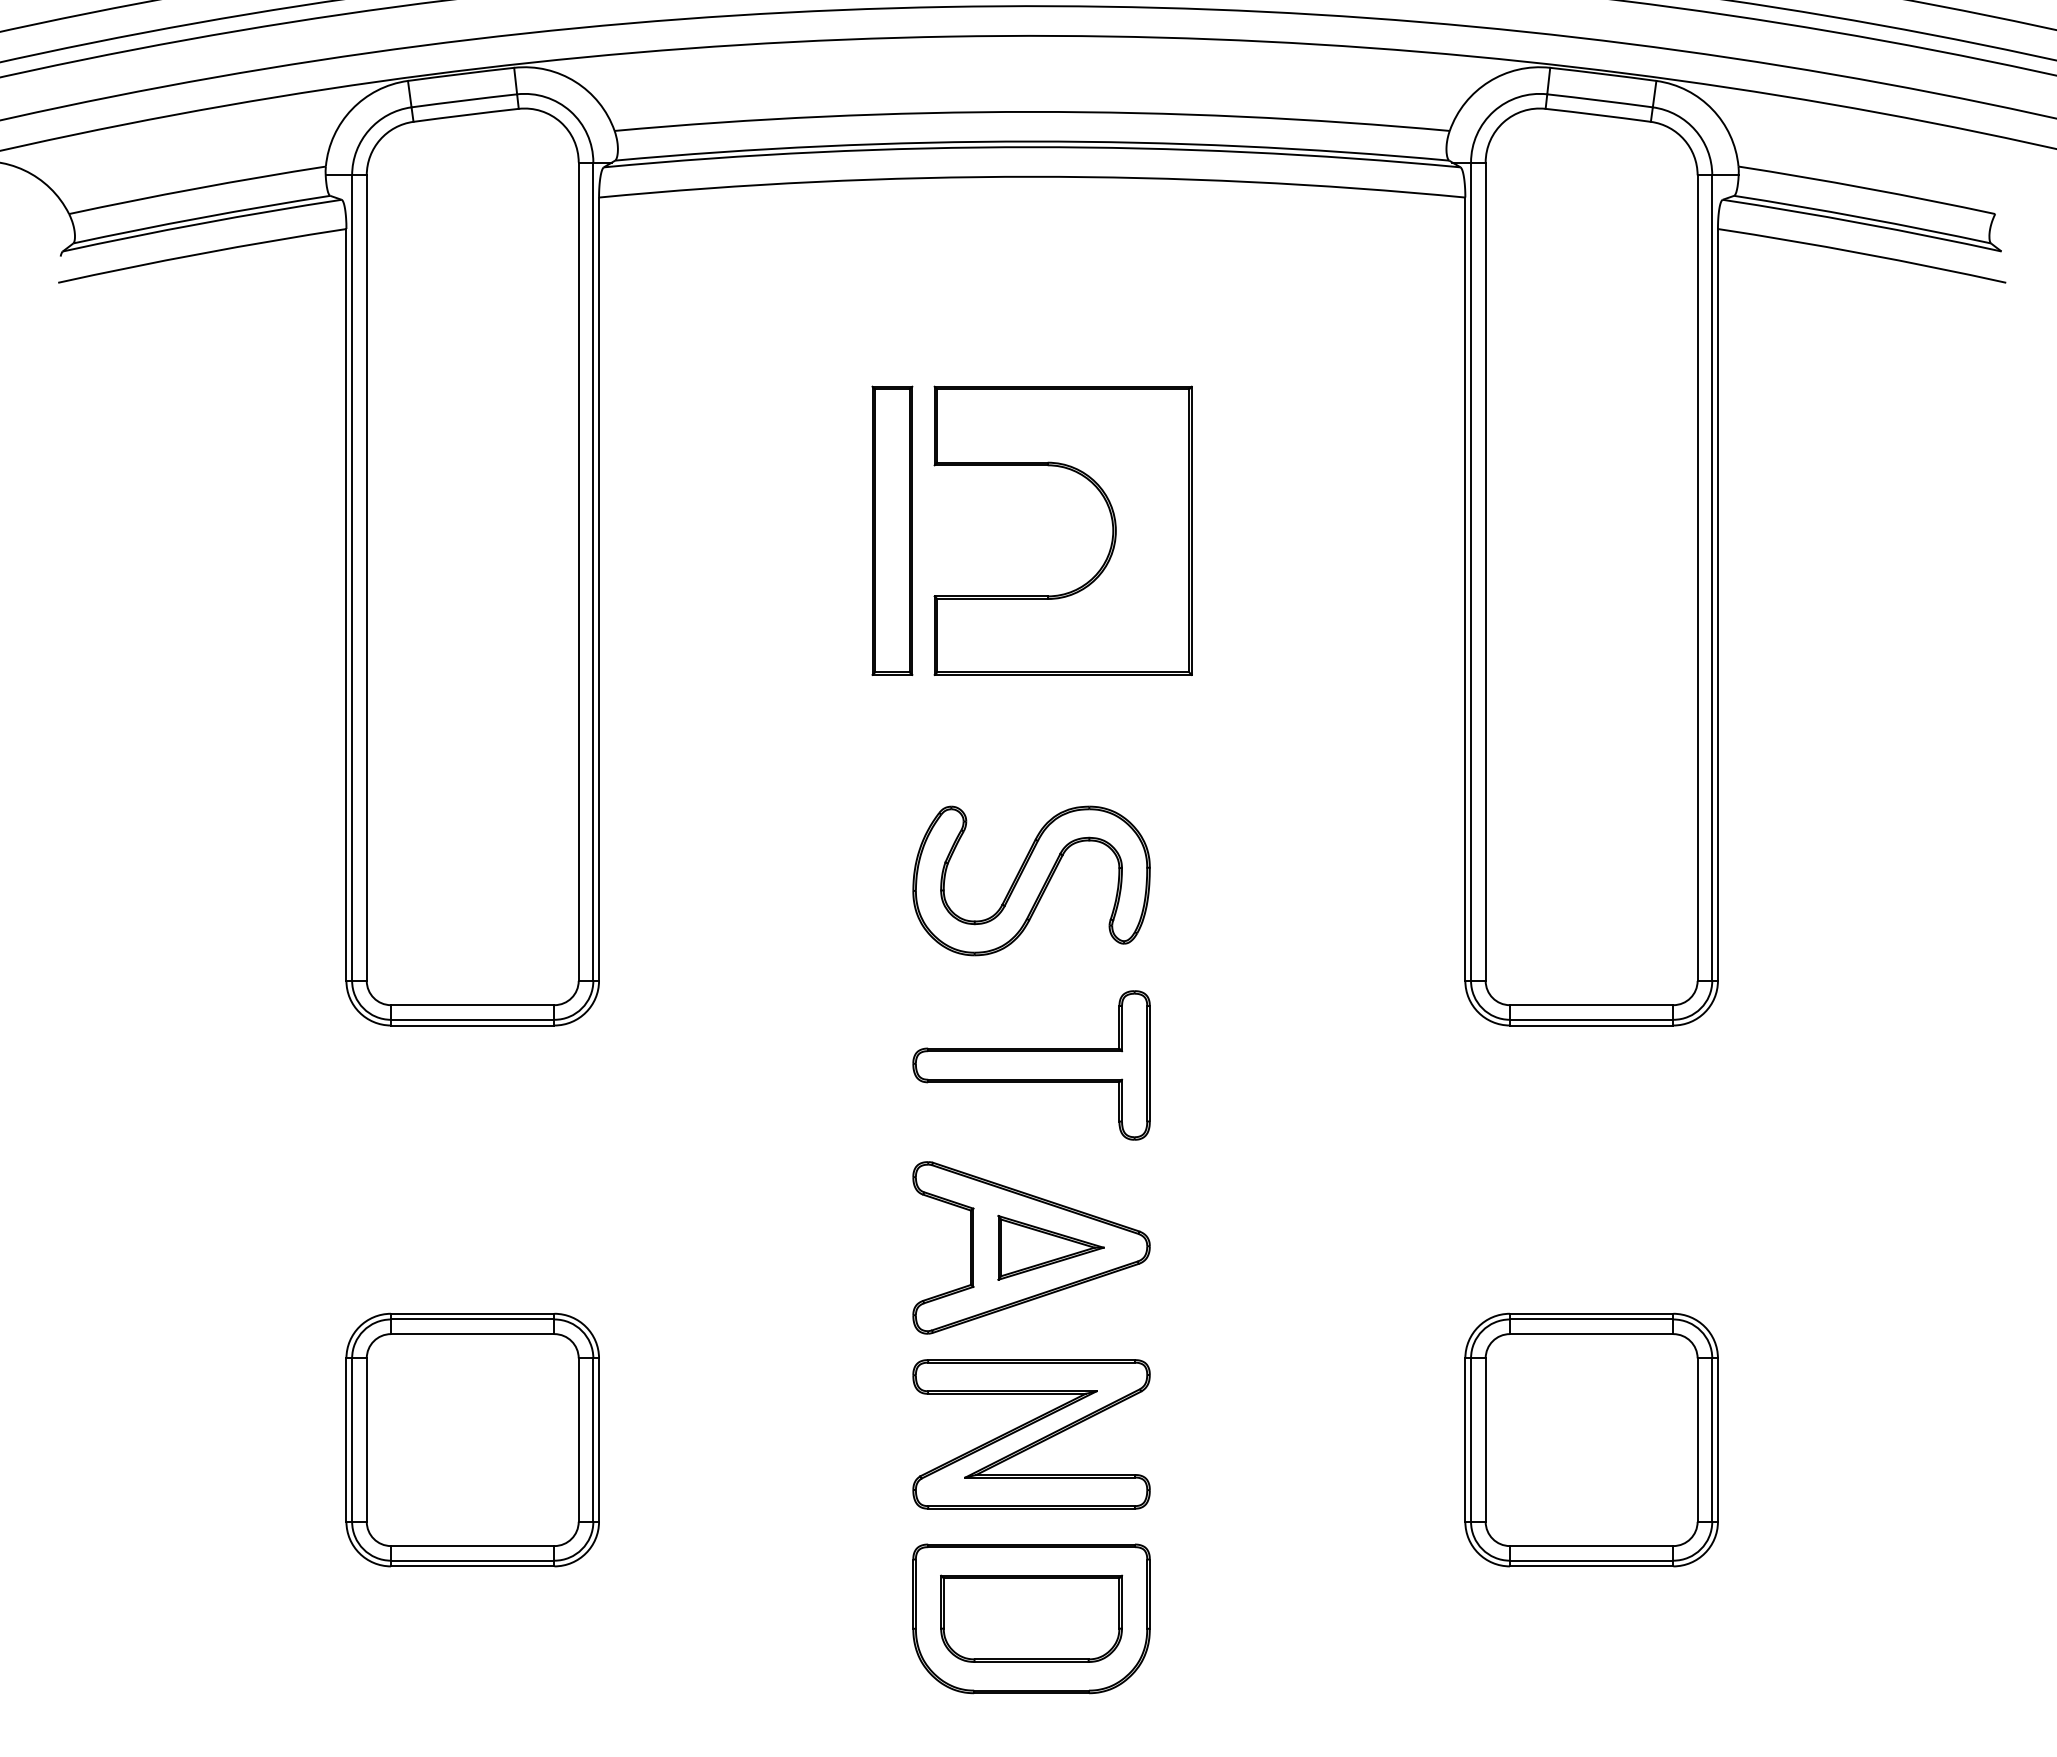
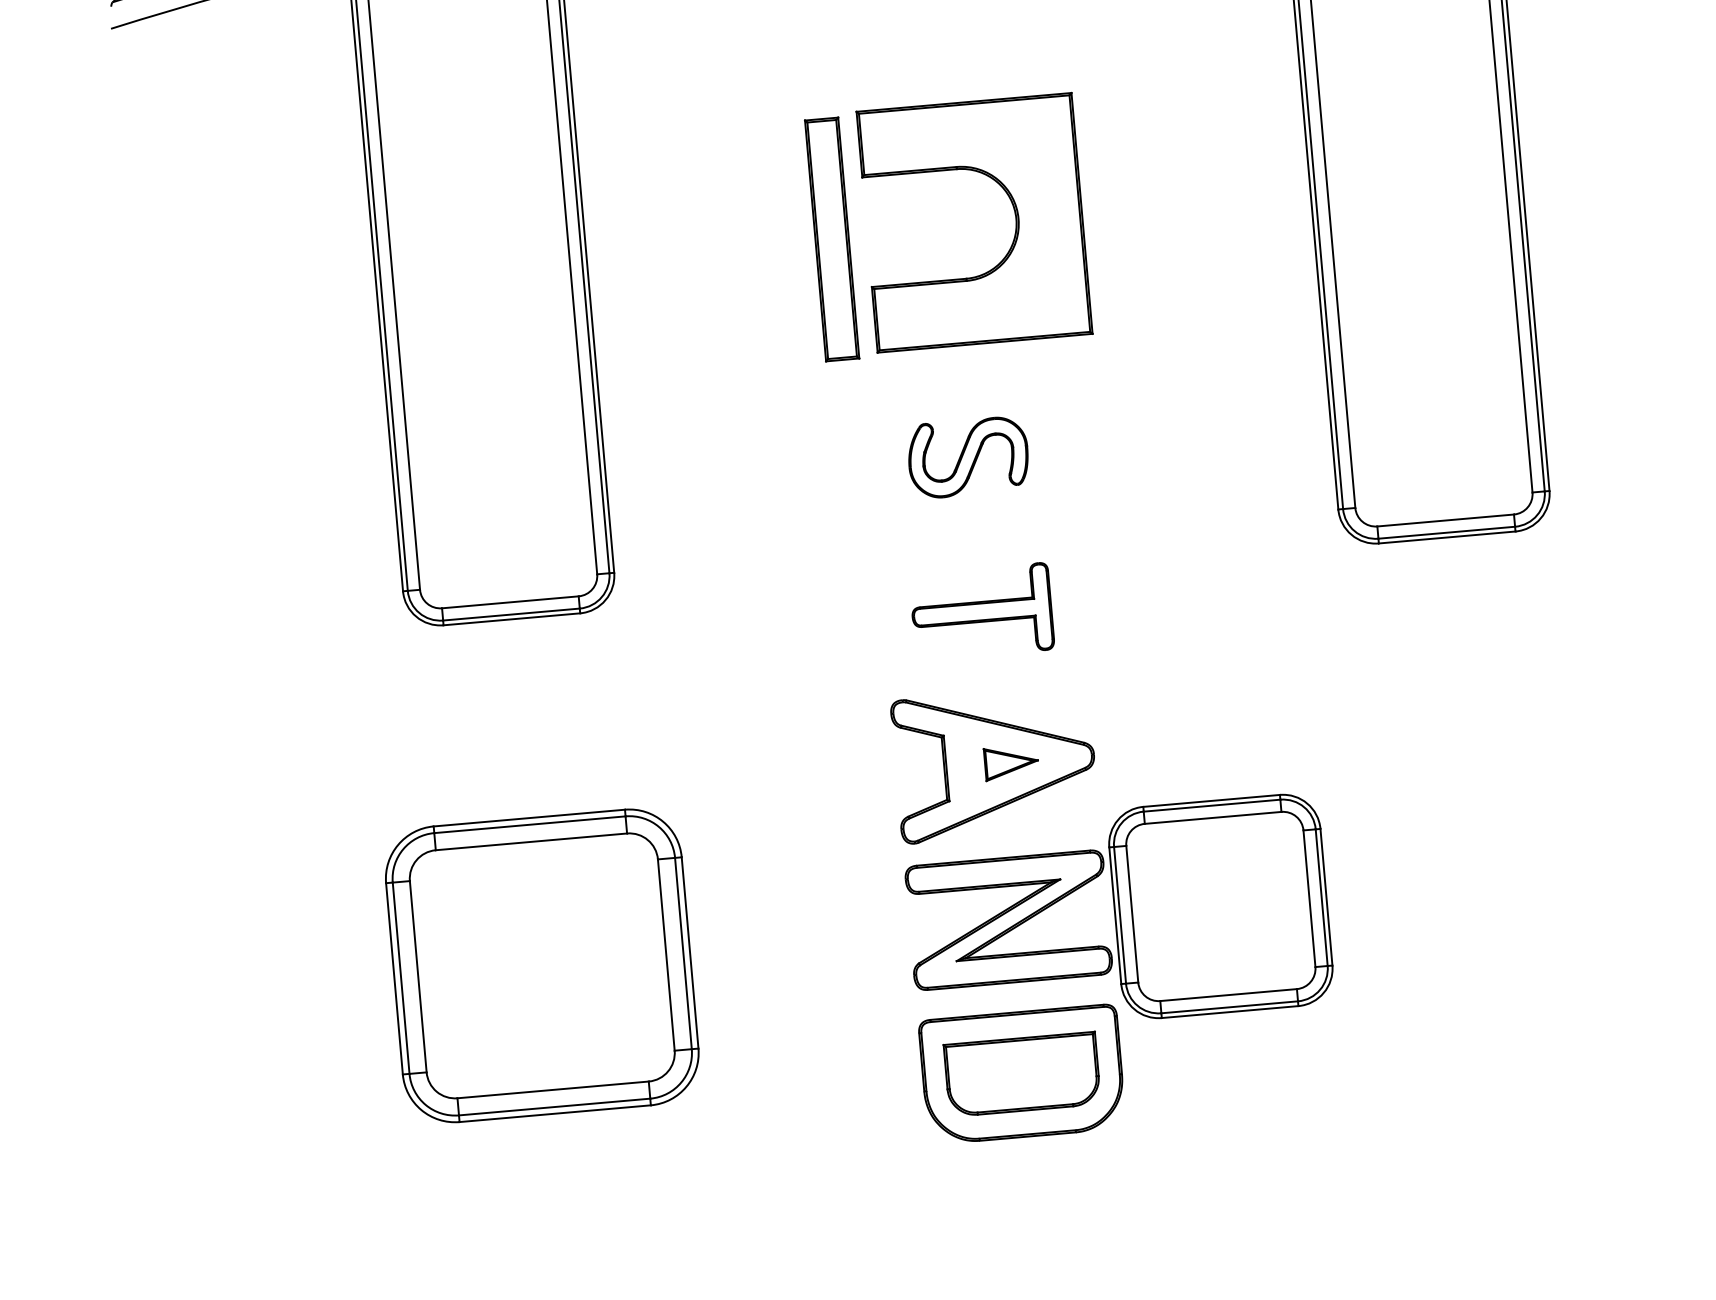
part: (1111, 523) -> (1014, 213), moved
part: (892, 530) -> (832, 239), moved
part: (1031, 880) -> (968, 457), size x0.6
part: (1031, 1065) -> (981, 611), size x0.7
part: (1050, 1247) -> (1011, 762), size x0.6
part: (472, 1439) -> (541, 965), size x1.4
part: (1591, 1439) -> (1220, 906), moved

